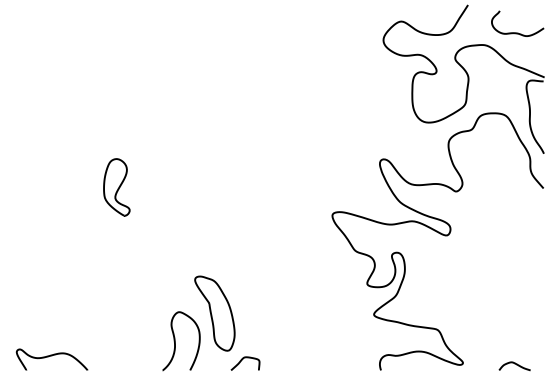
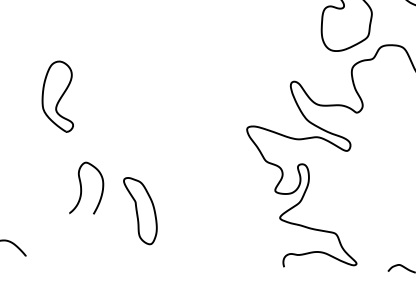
part: (116, 187) -> (58, 96), size x1.4
curve: (175, 341) -> (81, 188), moved
curve: (242, 360) -> (162, 253), removed

